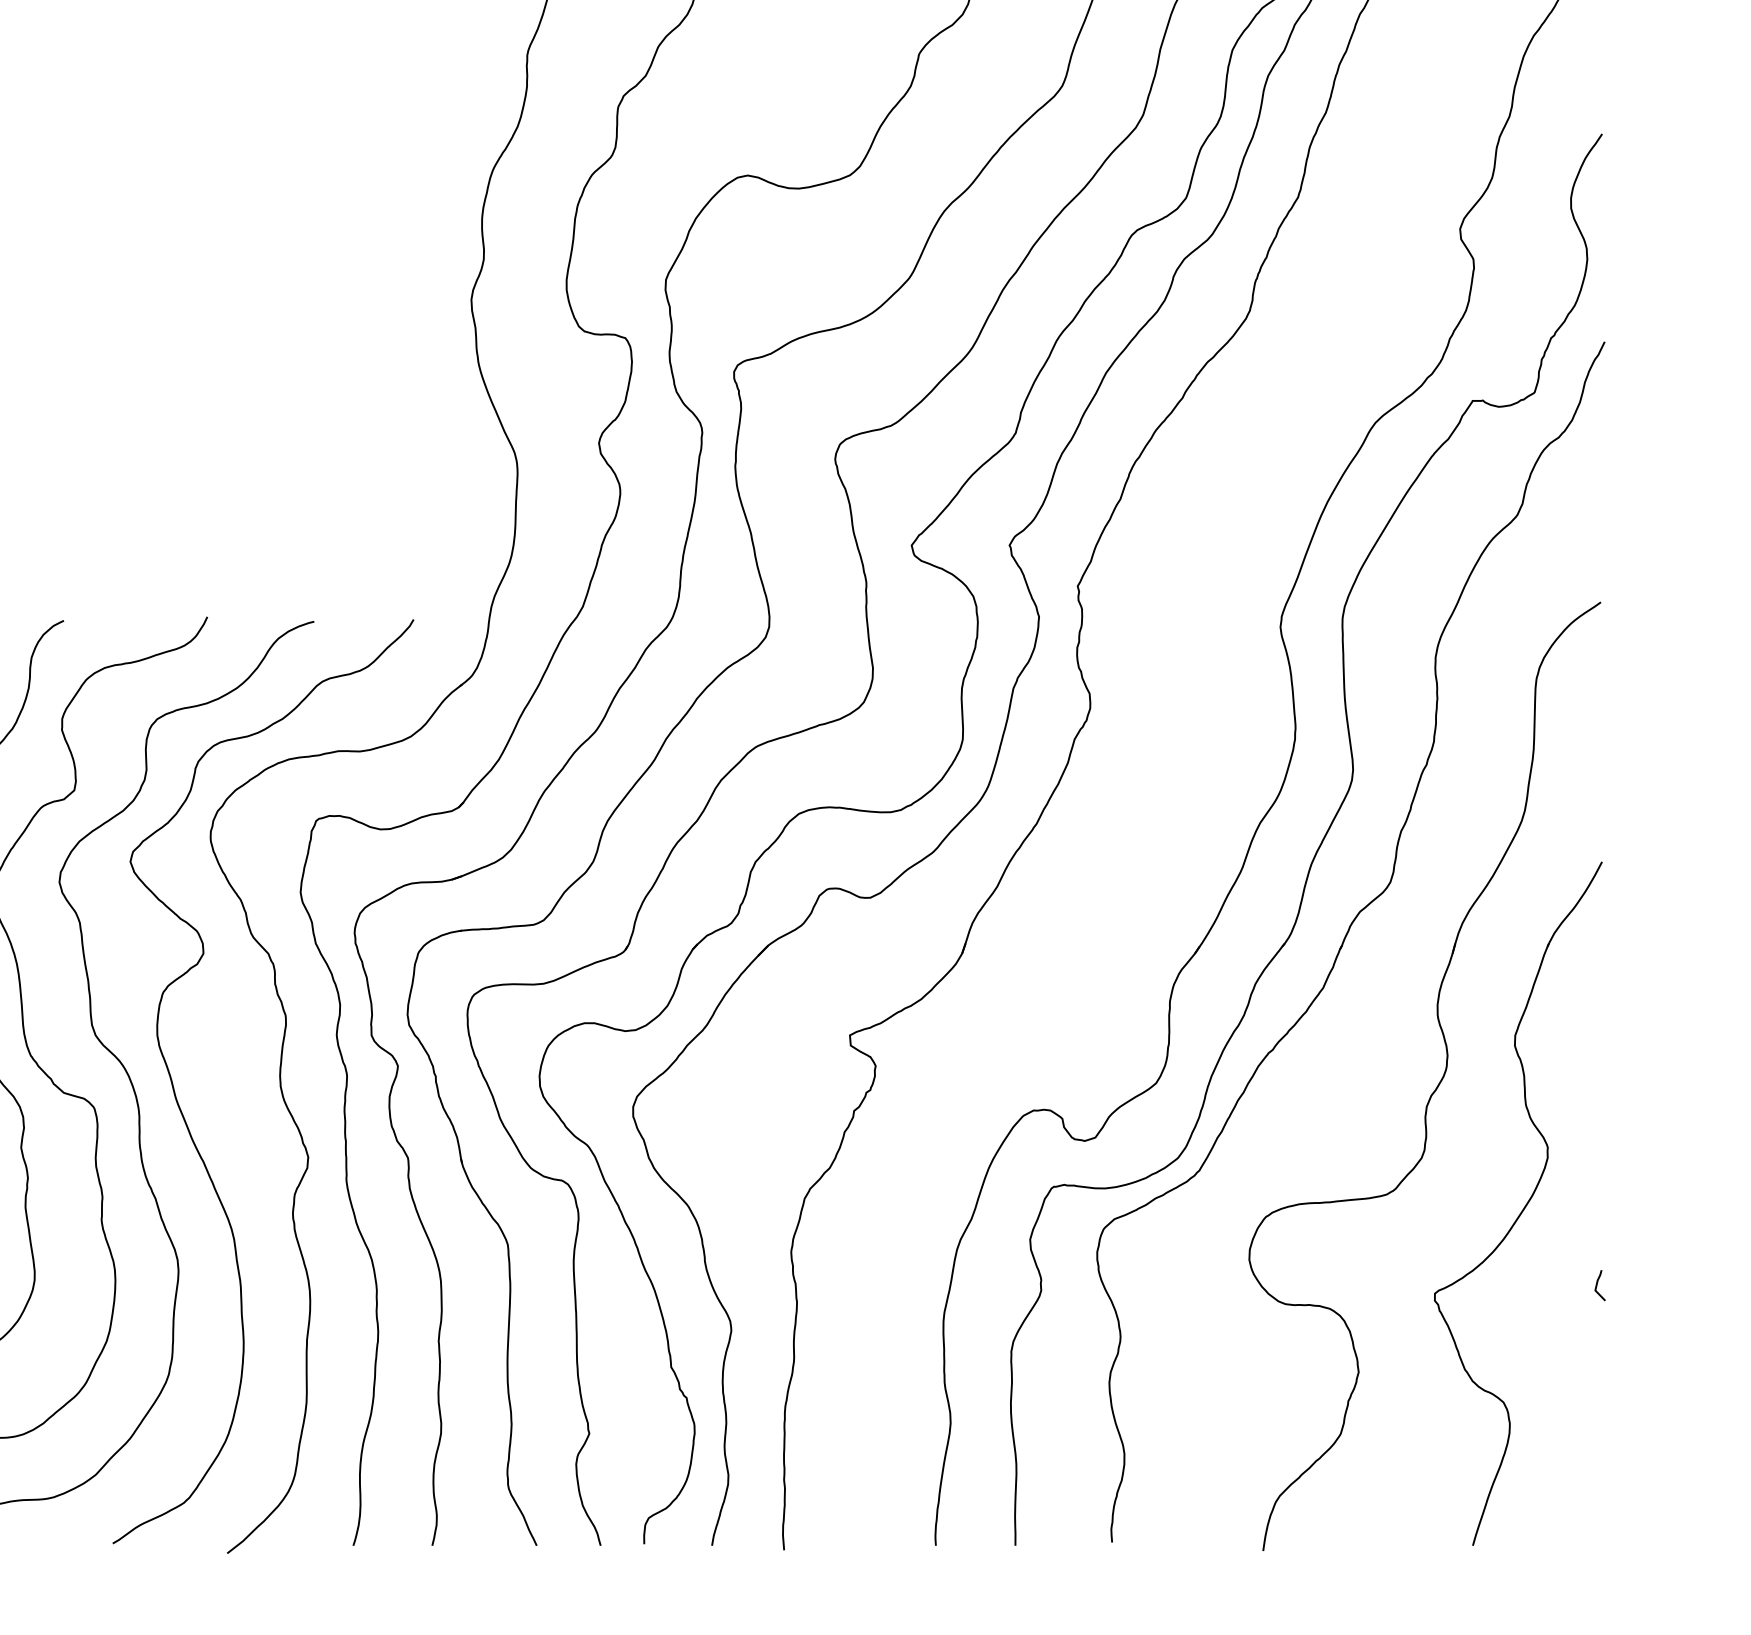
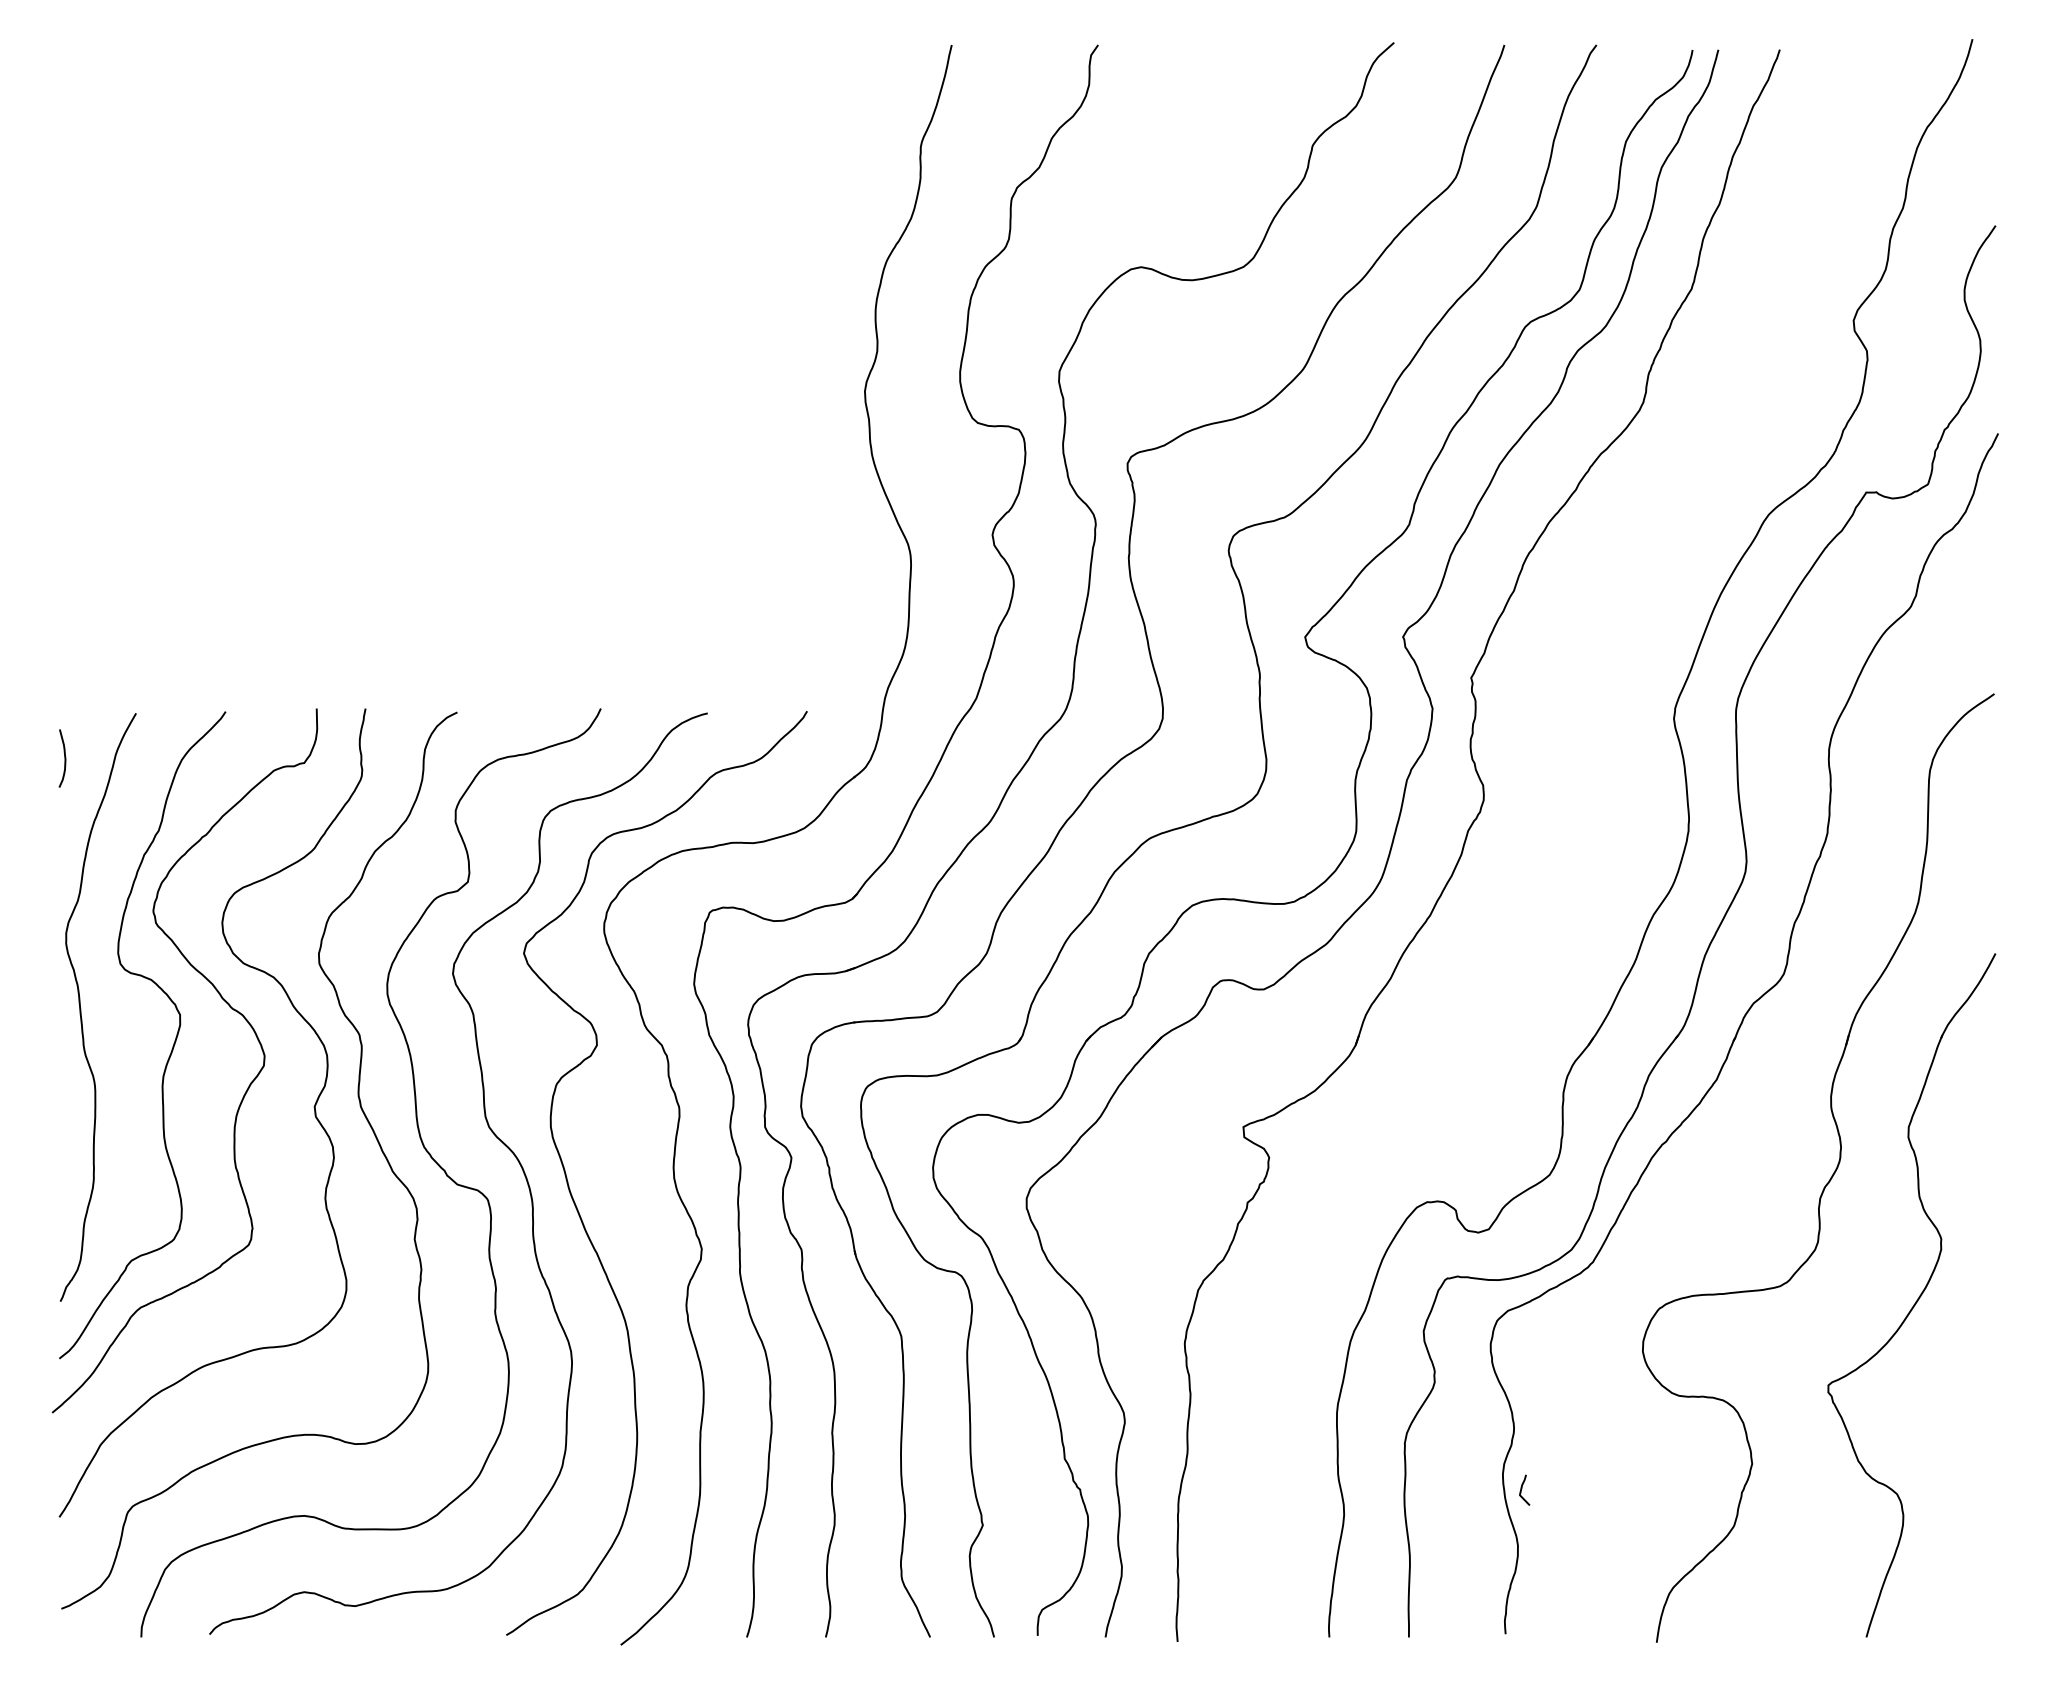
curve: (1598, 1284) -> (1522, 1489), moved

